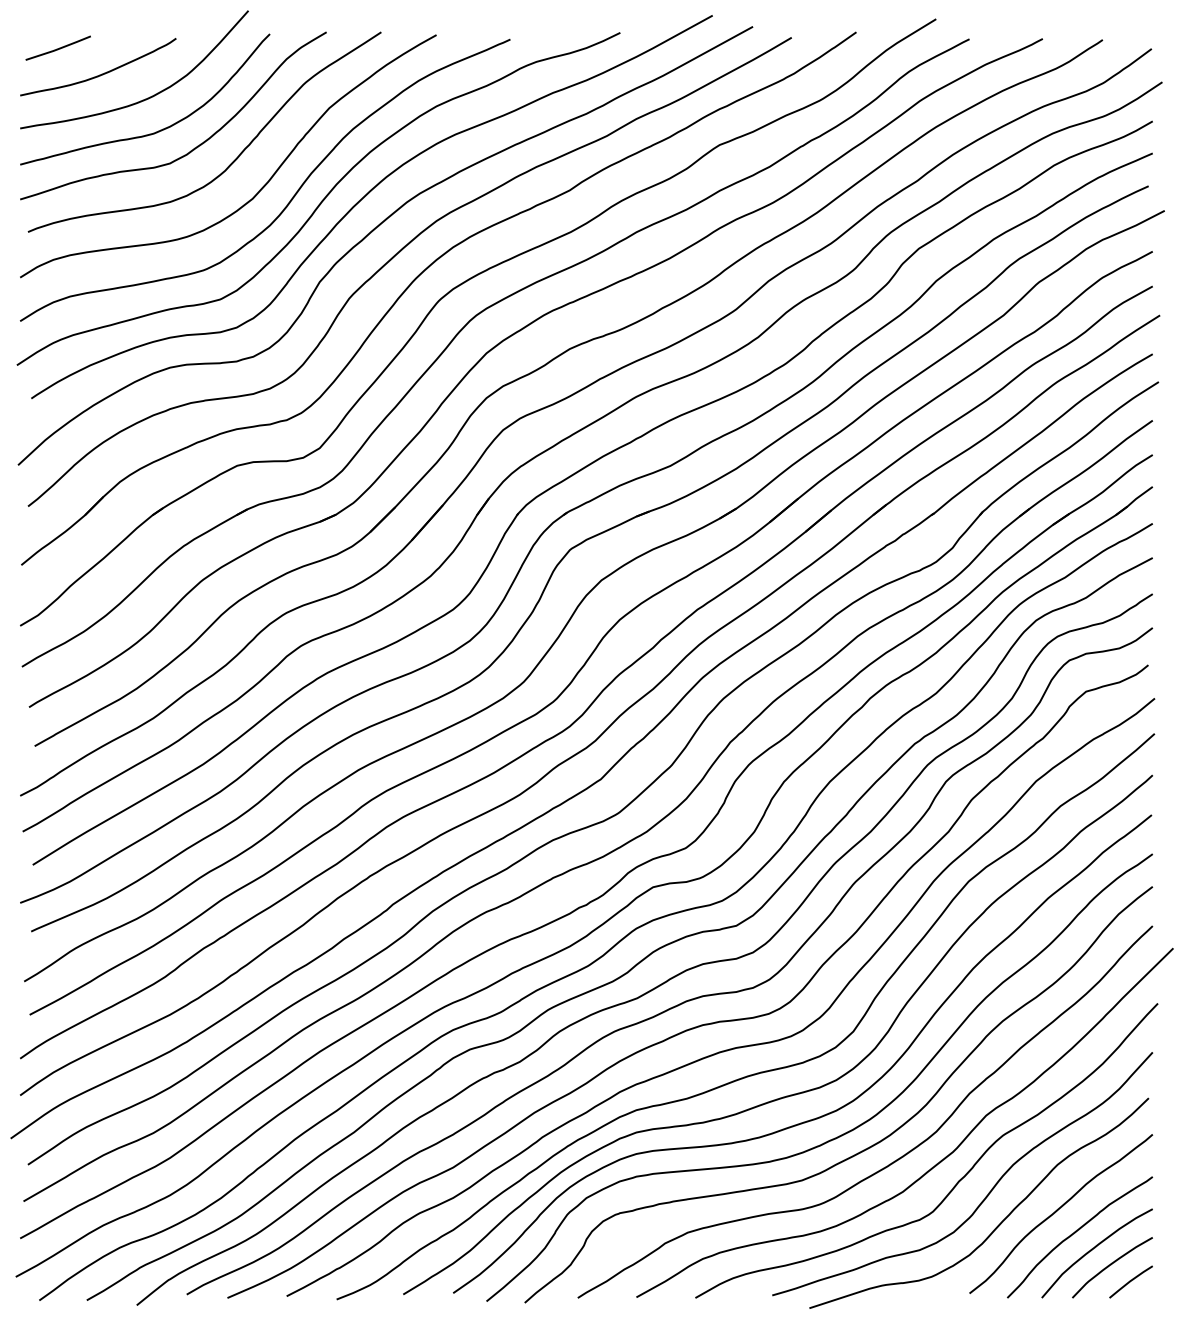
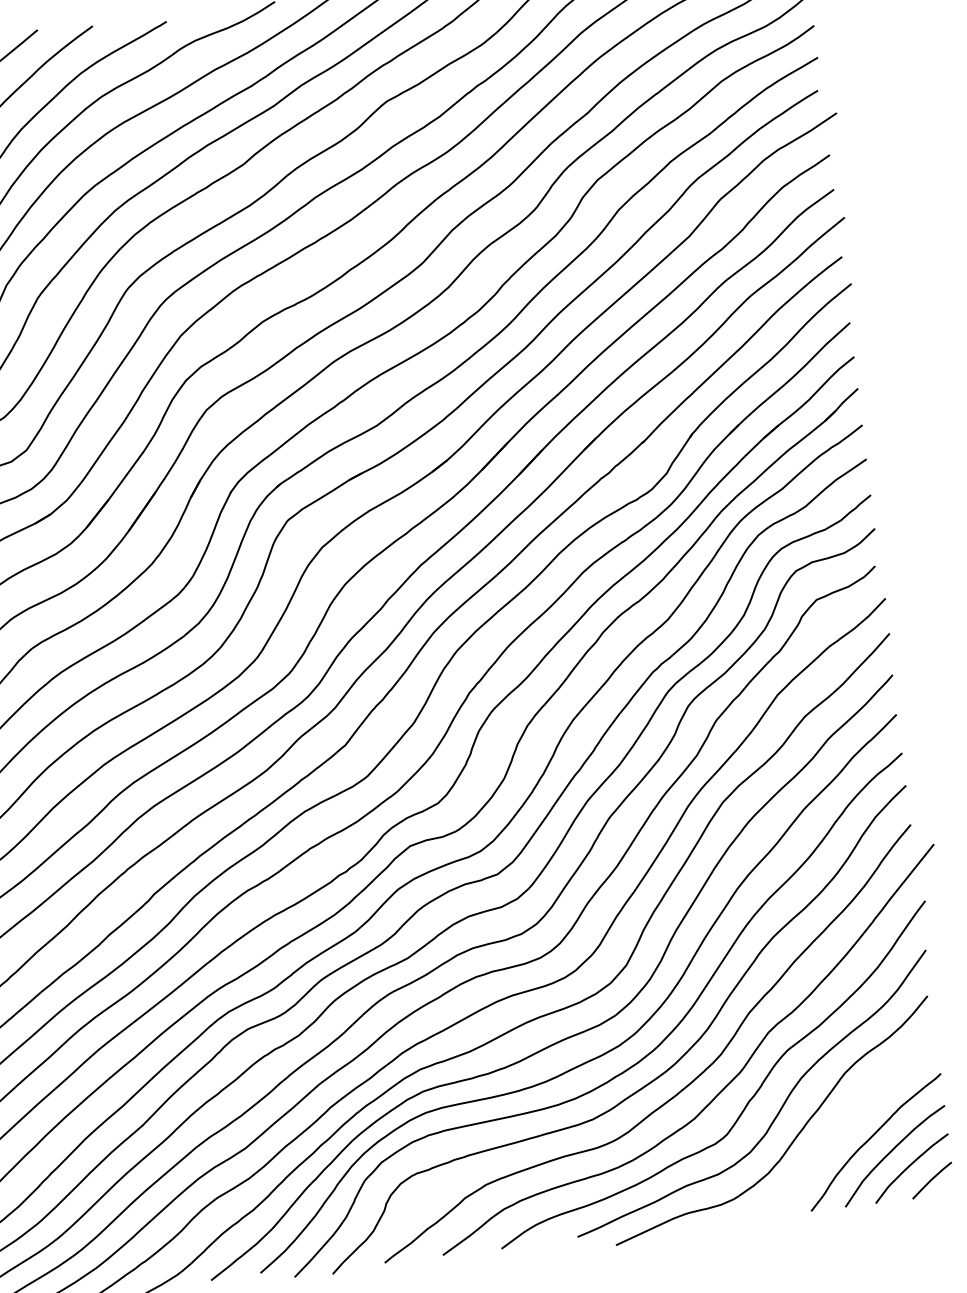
curve: (1058, 1210) -> (851, 1118), removed

